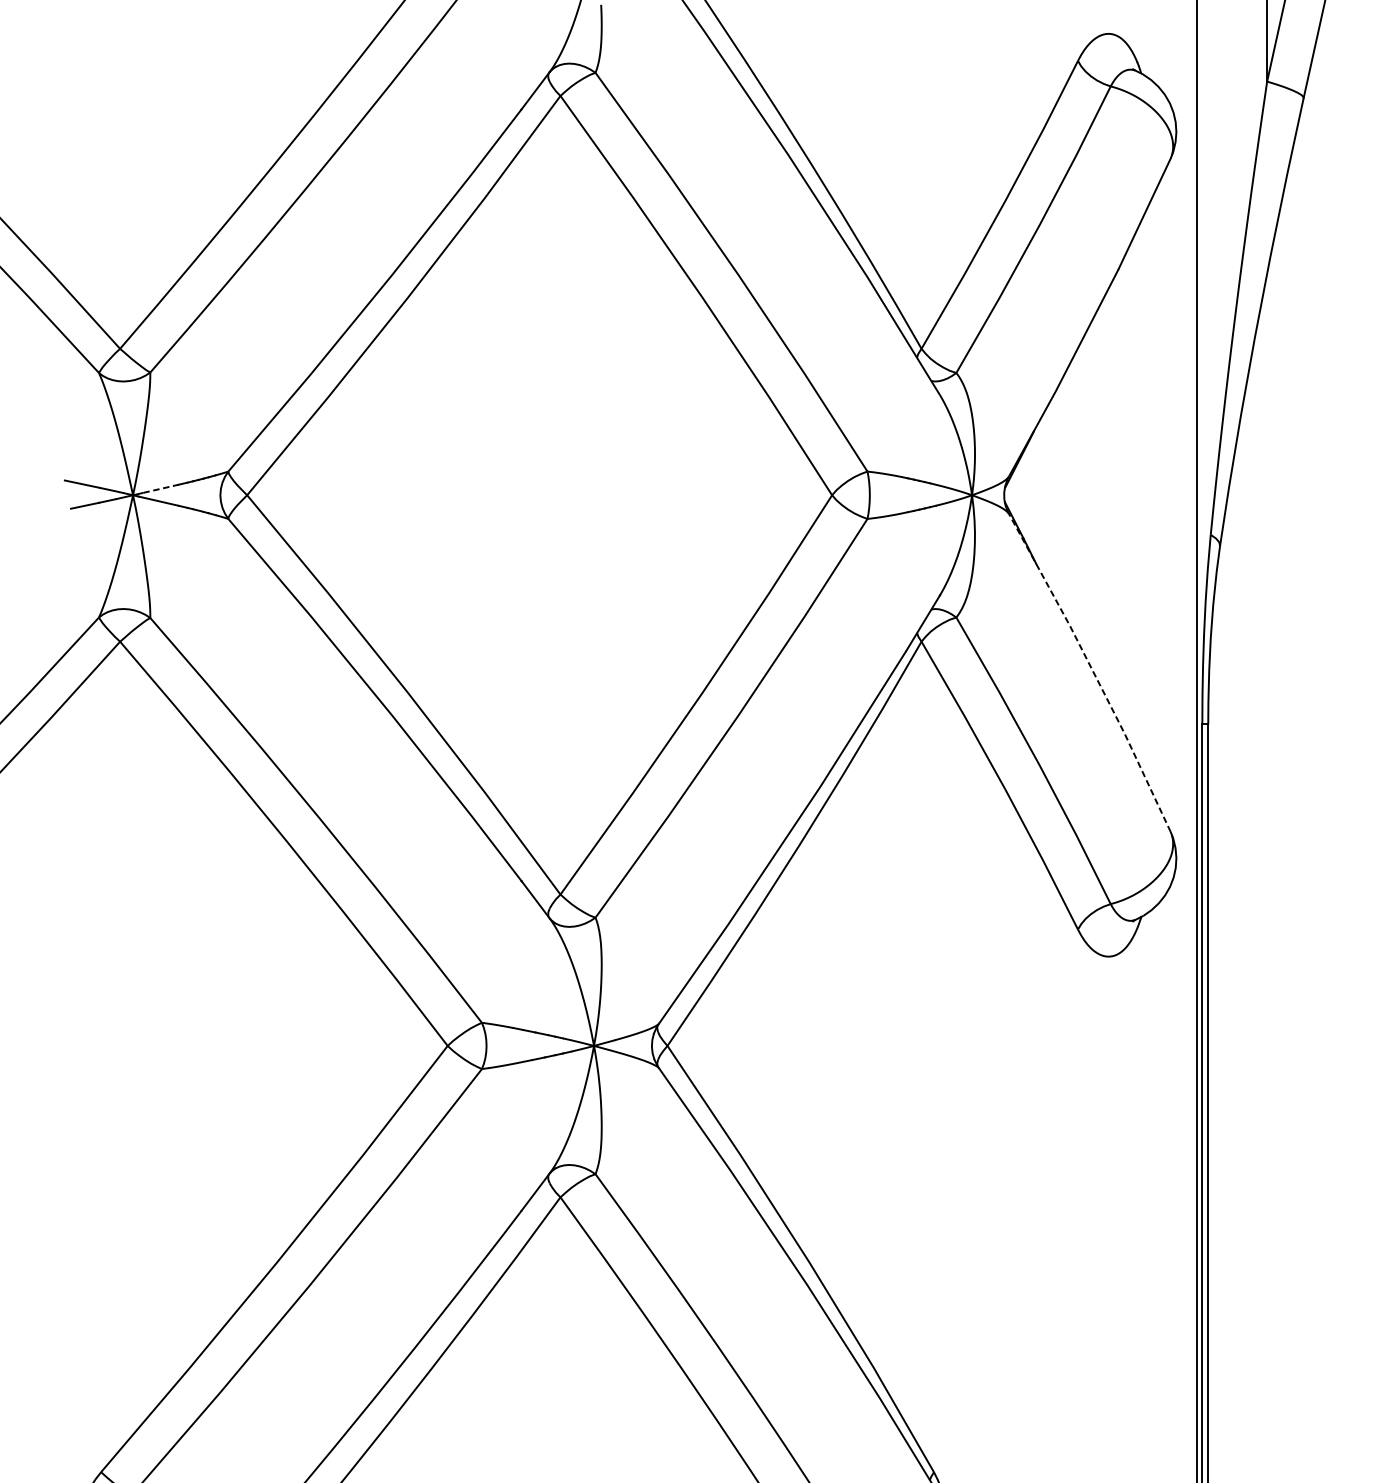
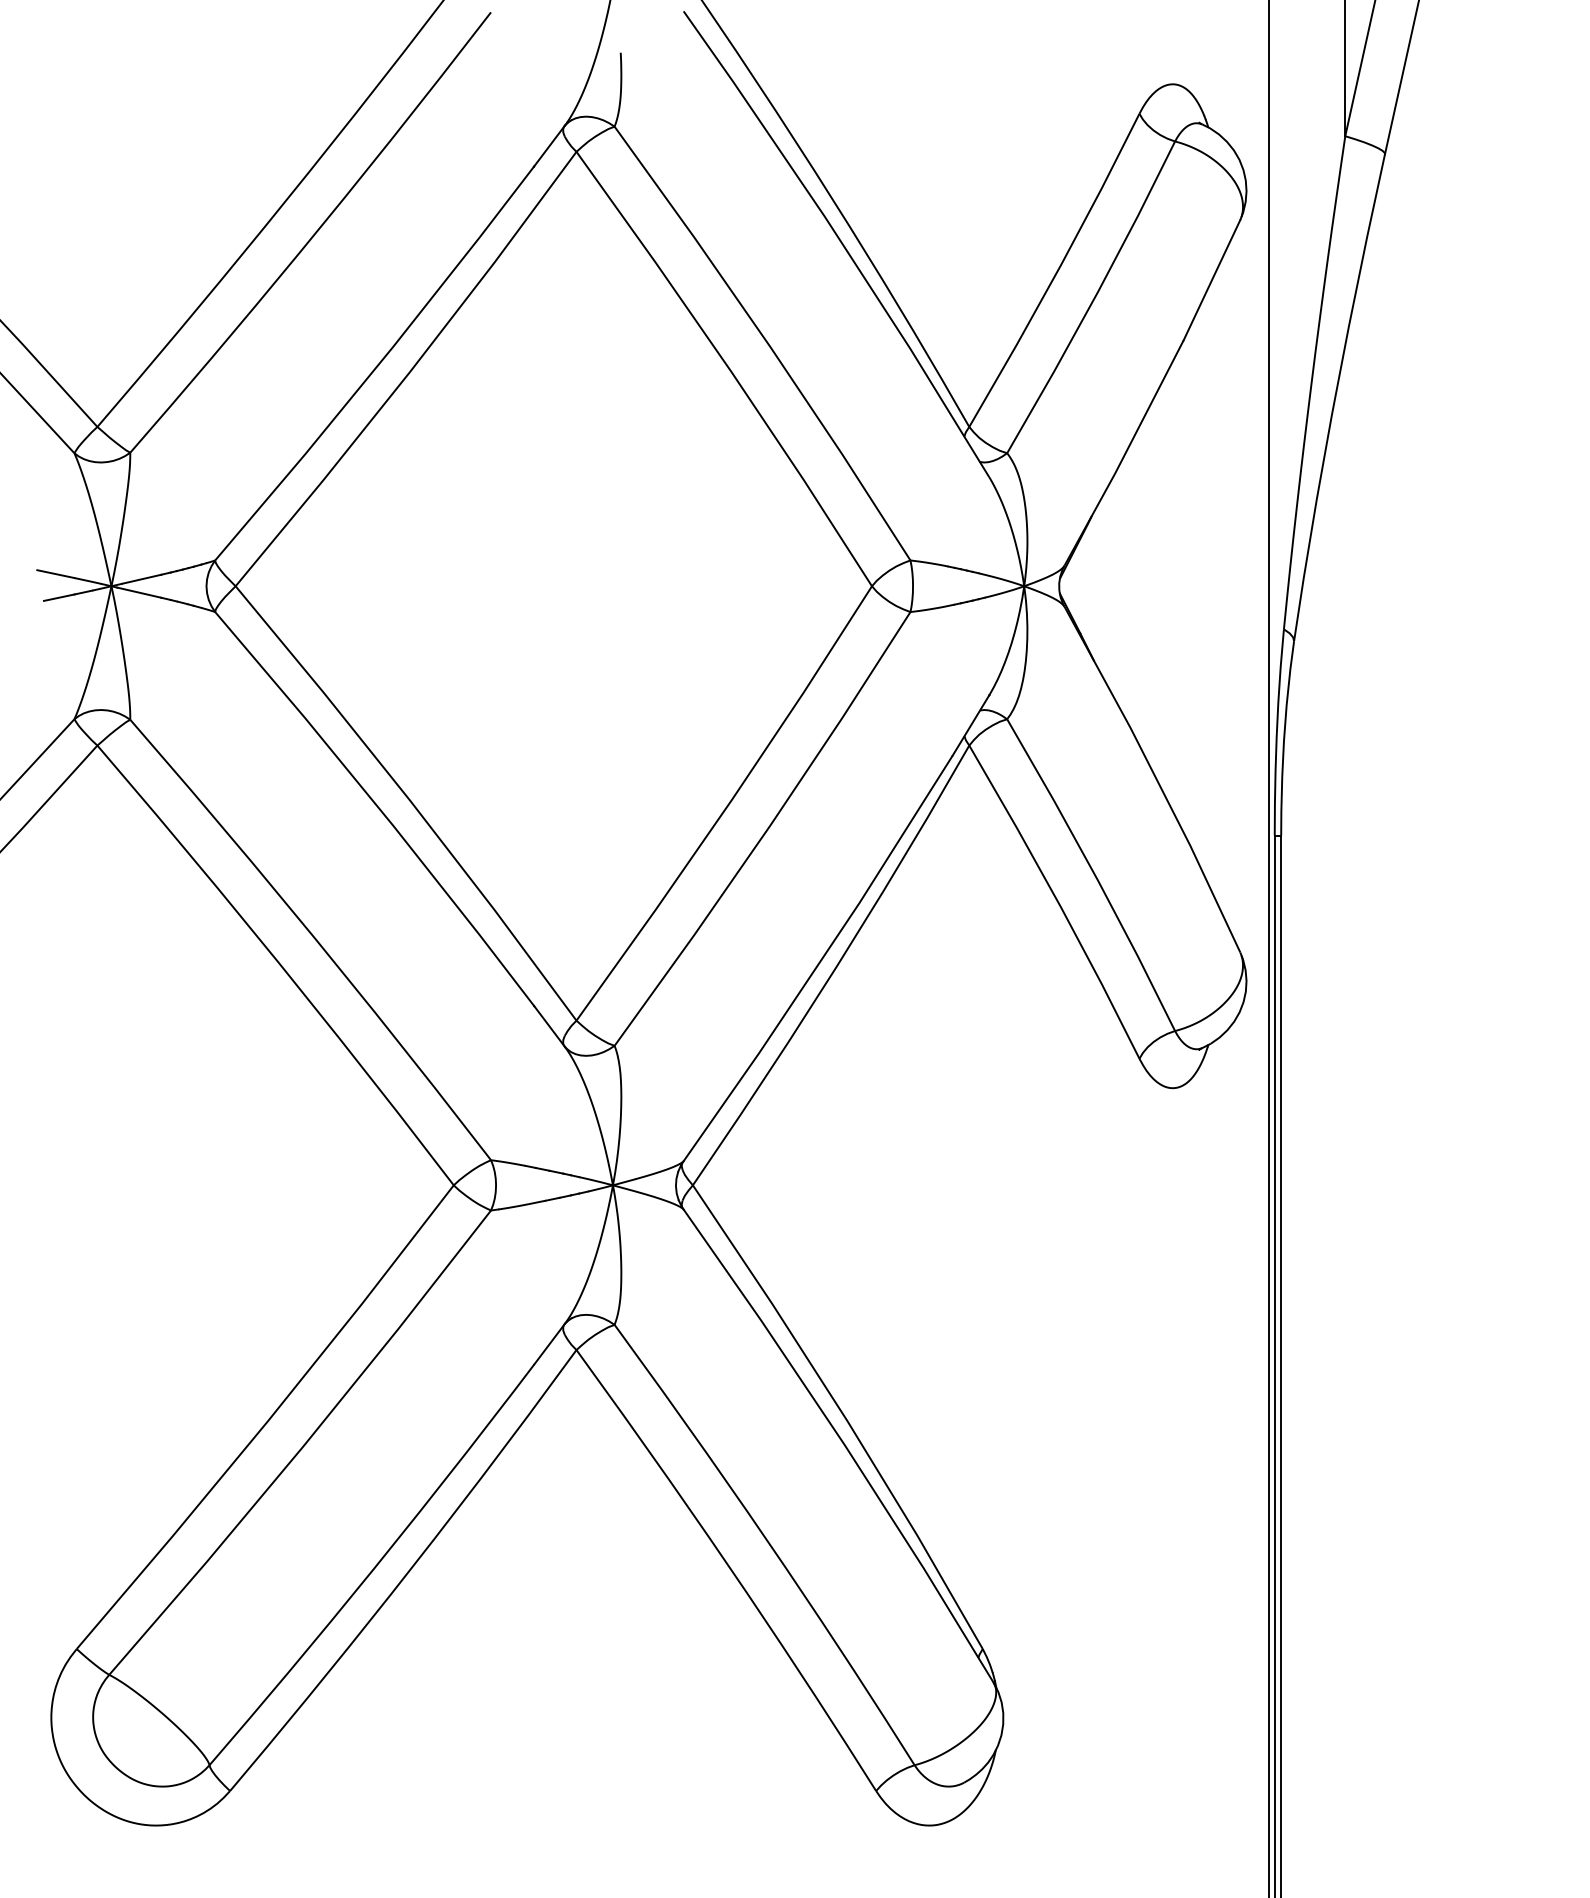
line: (161, 489) -> (142, 579), dashed -> solid
line: (1092, 671) -> (1155, 777), dashed -> solid

